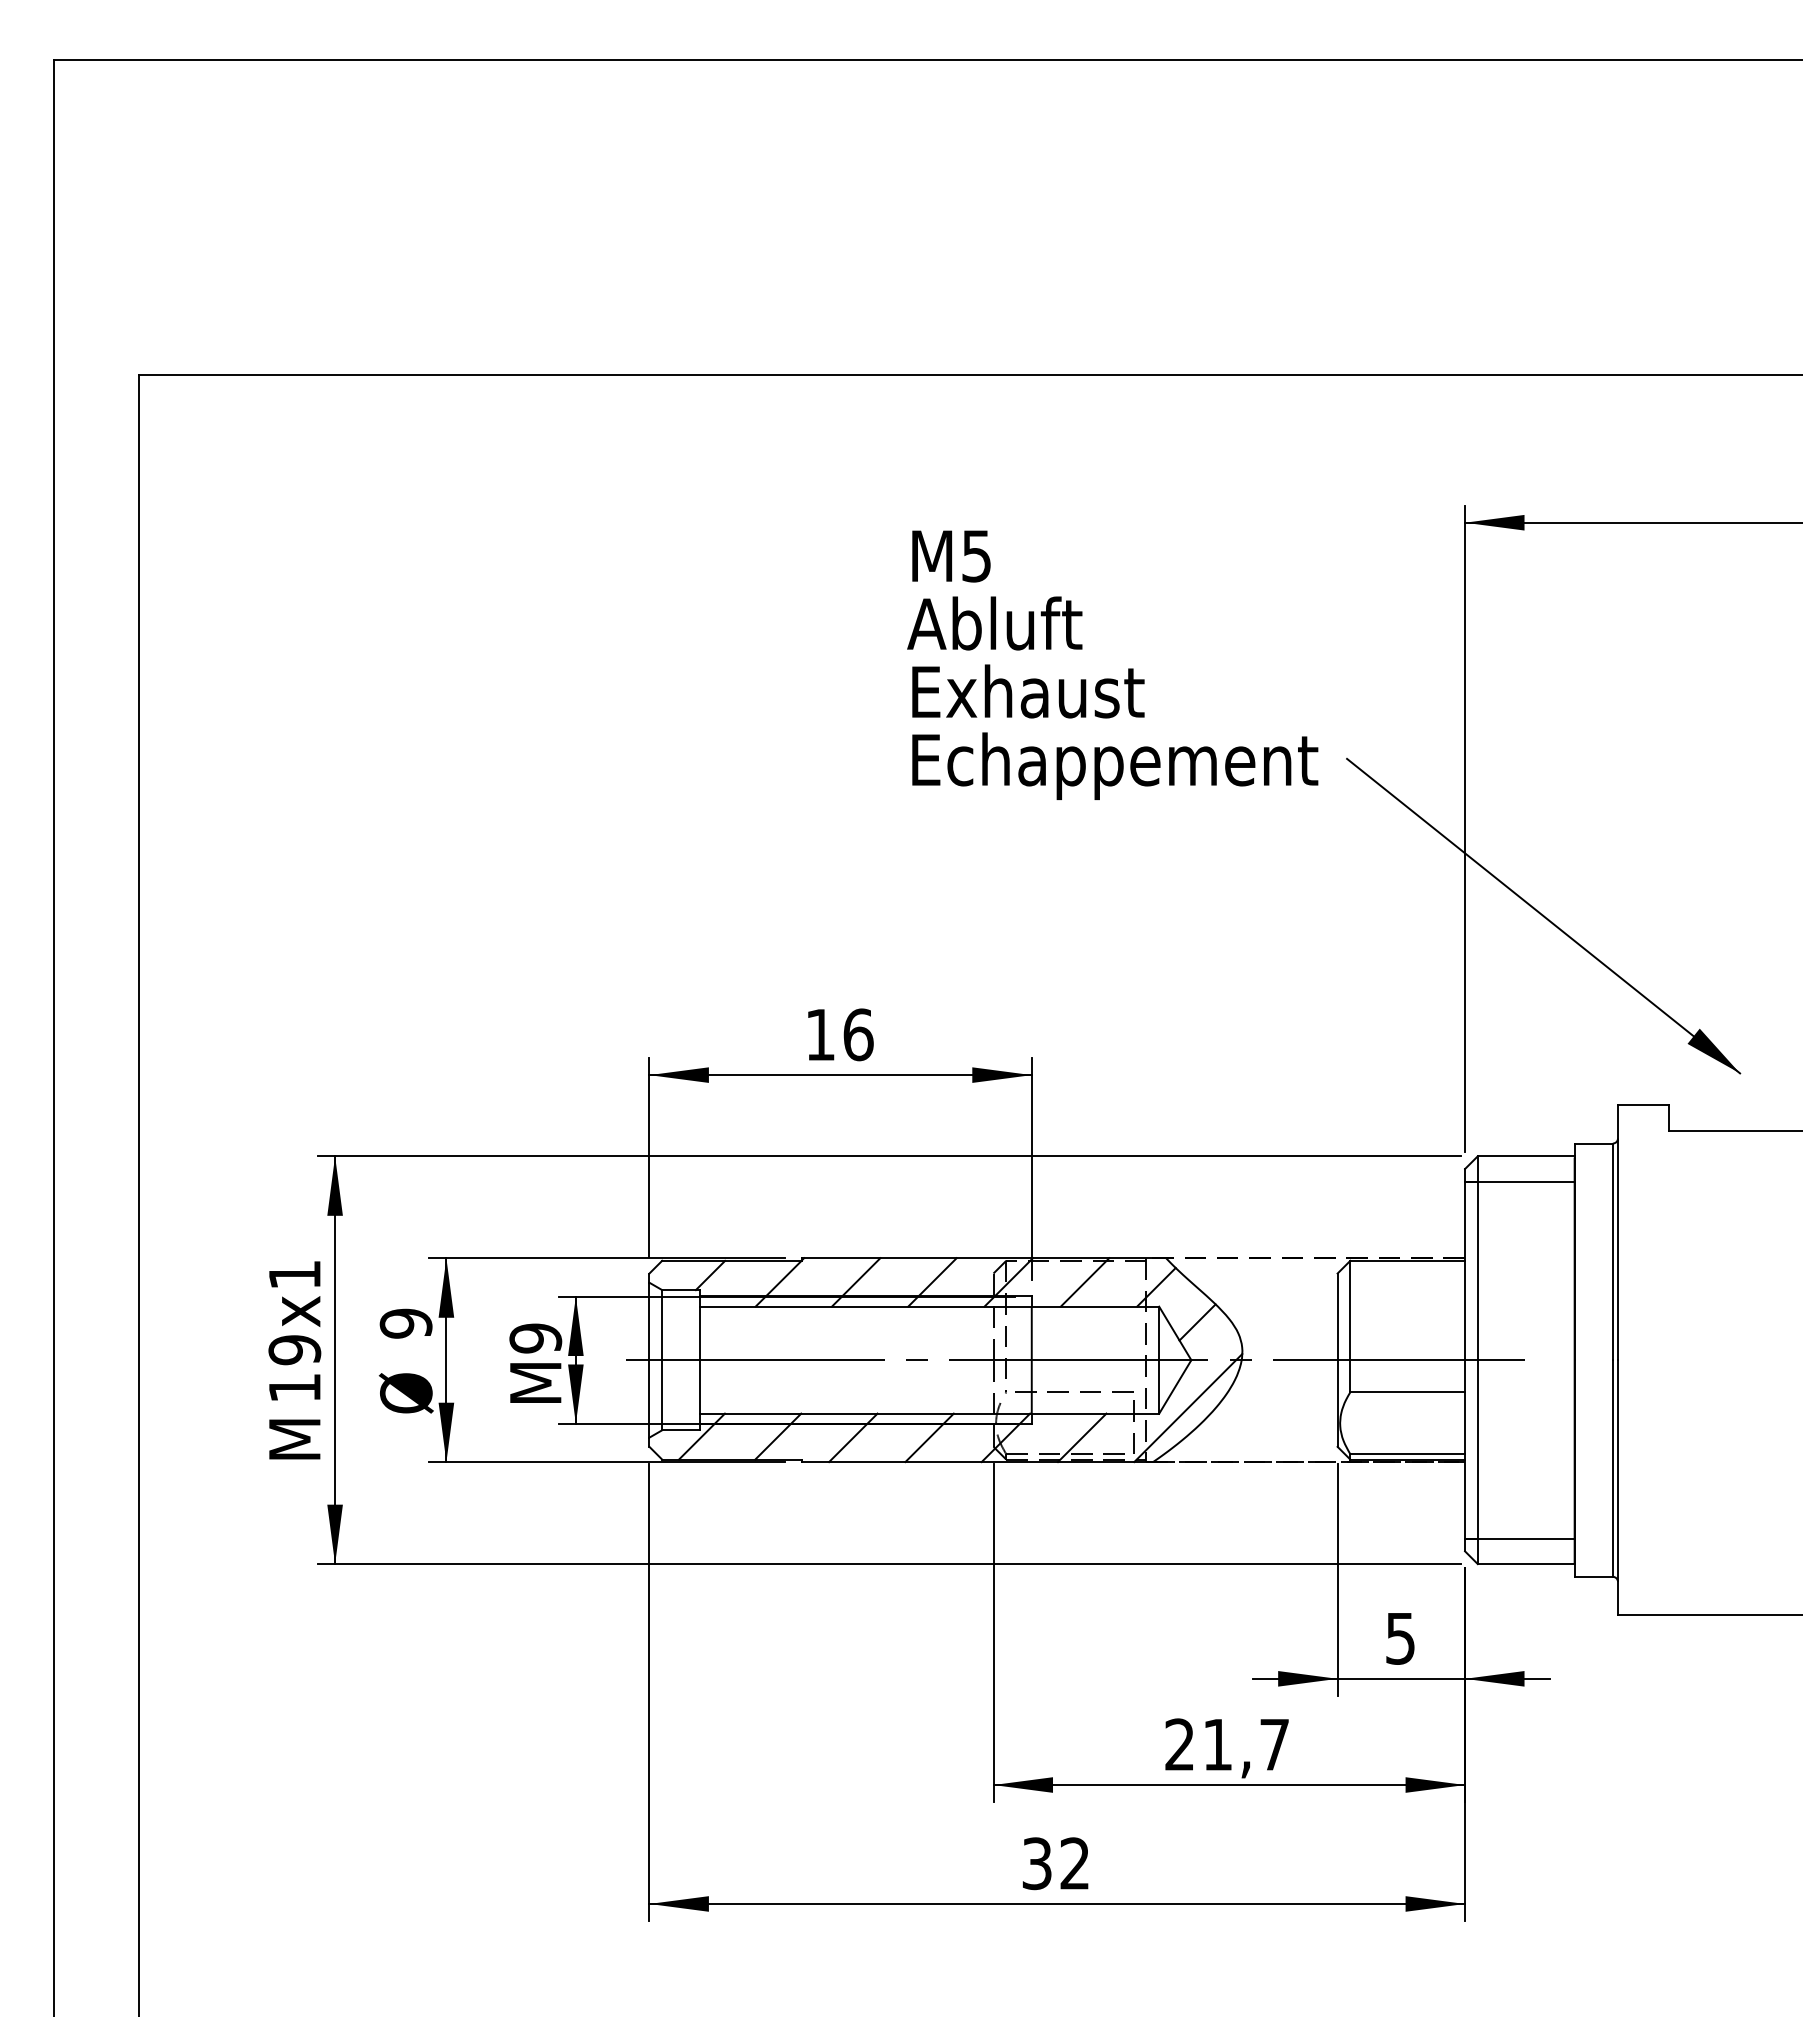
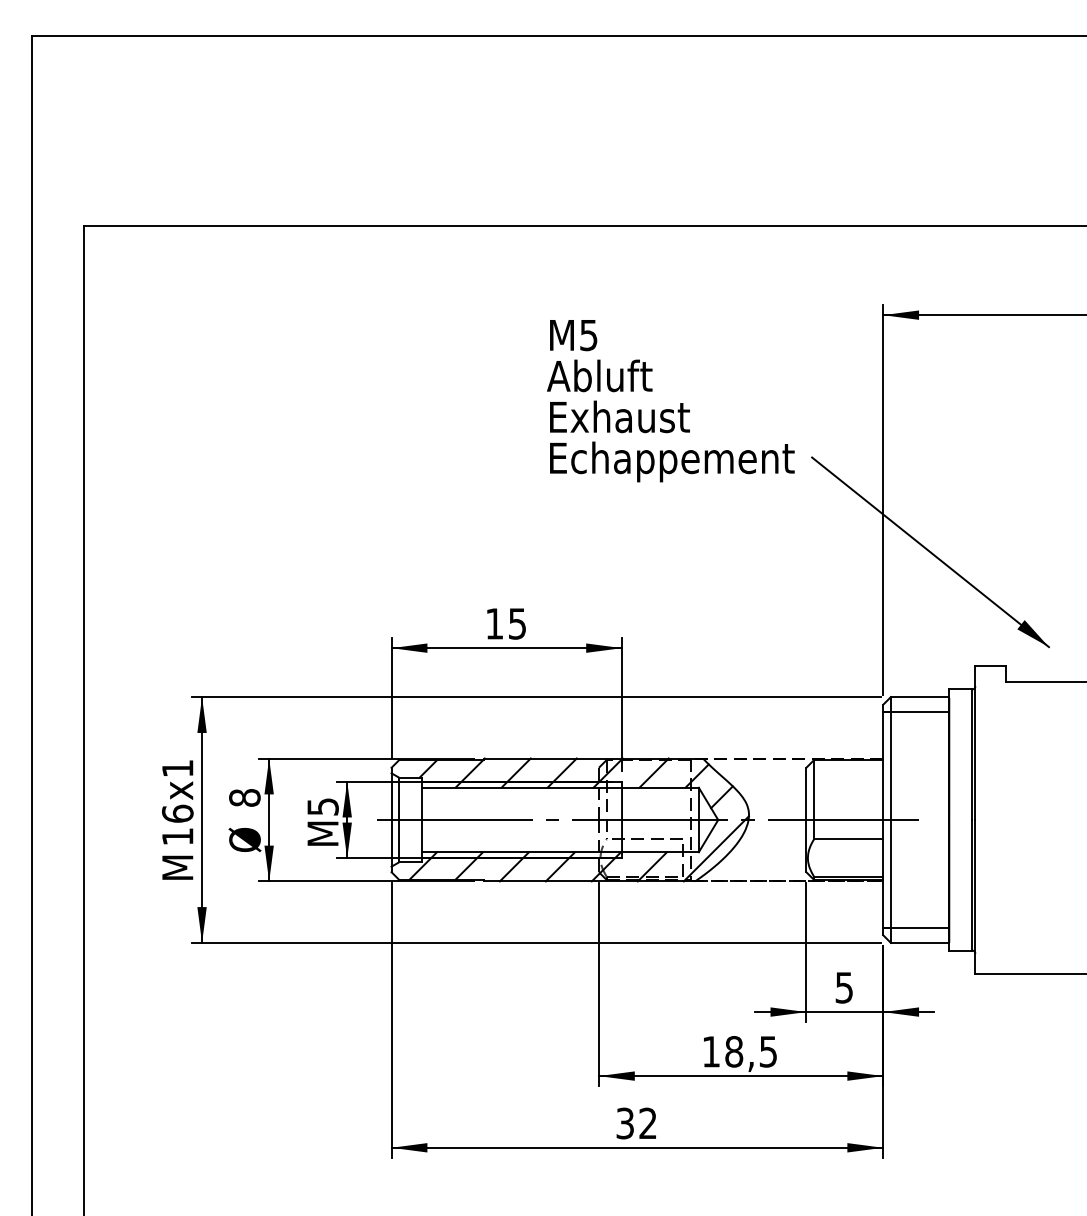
text: (858, 1034) -> (517, 623), 16 -> 15
text: (405, 1324) -> (244, 798), 9 -> 8
text: (534, 1337) -> (322, 806), M9 -> M5
text: (294, 1349) -> (177, 813), 19 -> 16
text: (1226, 1744) -> (739, 1051), 21,7 -> 18,5

